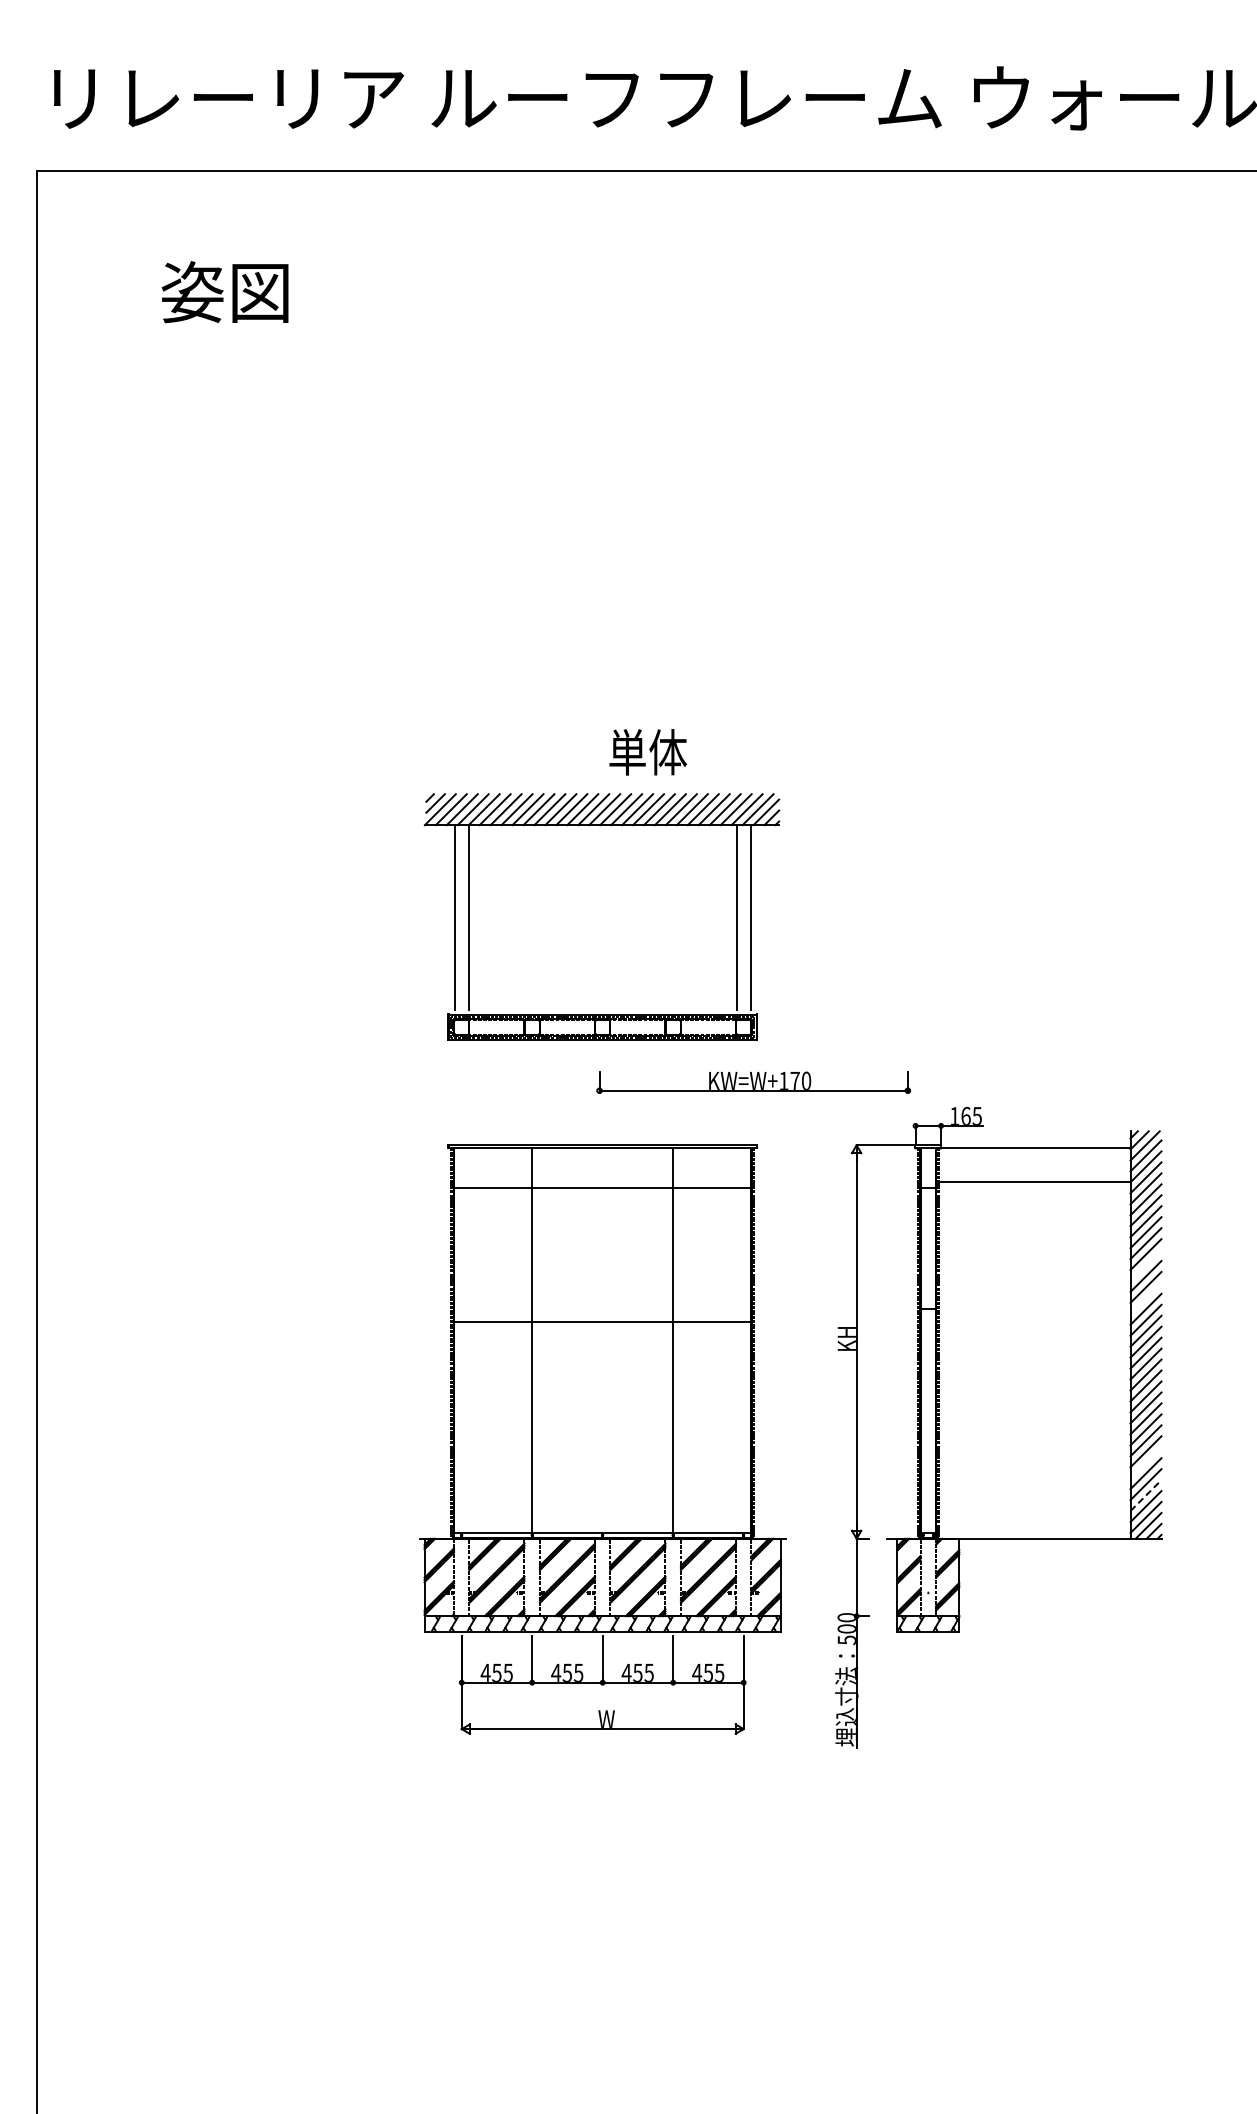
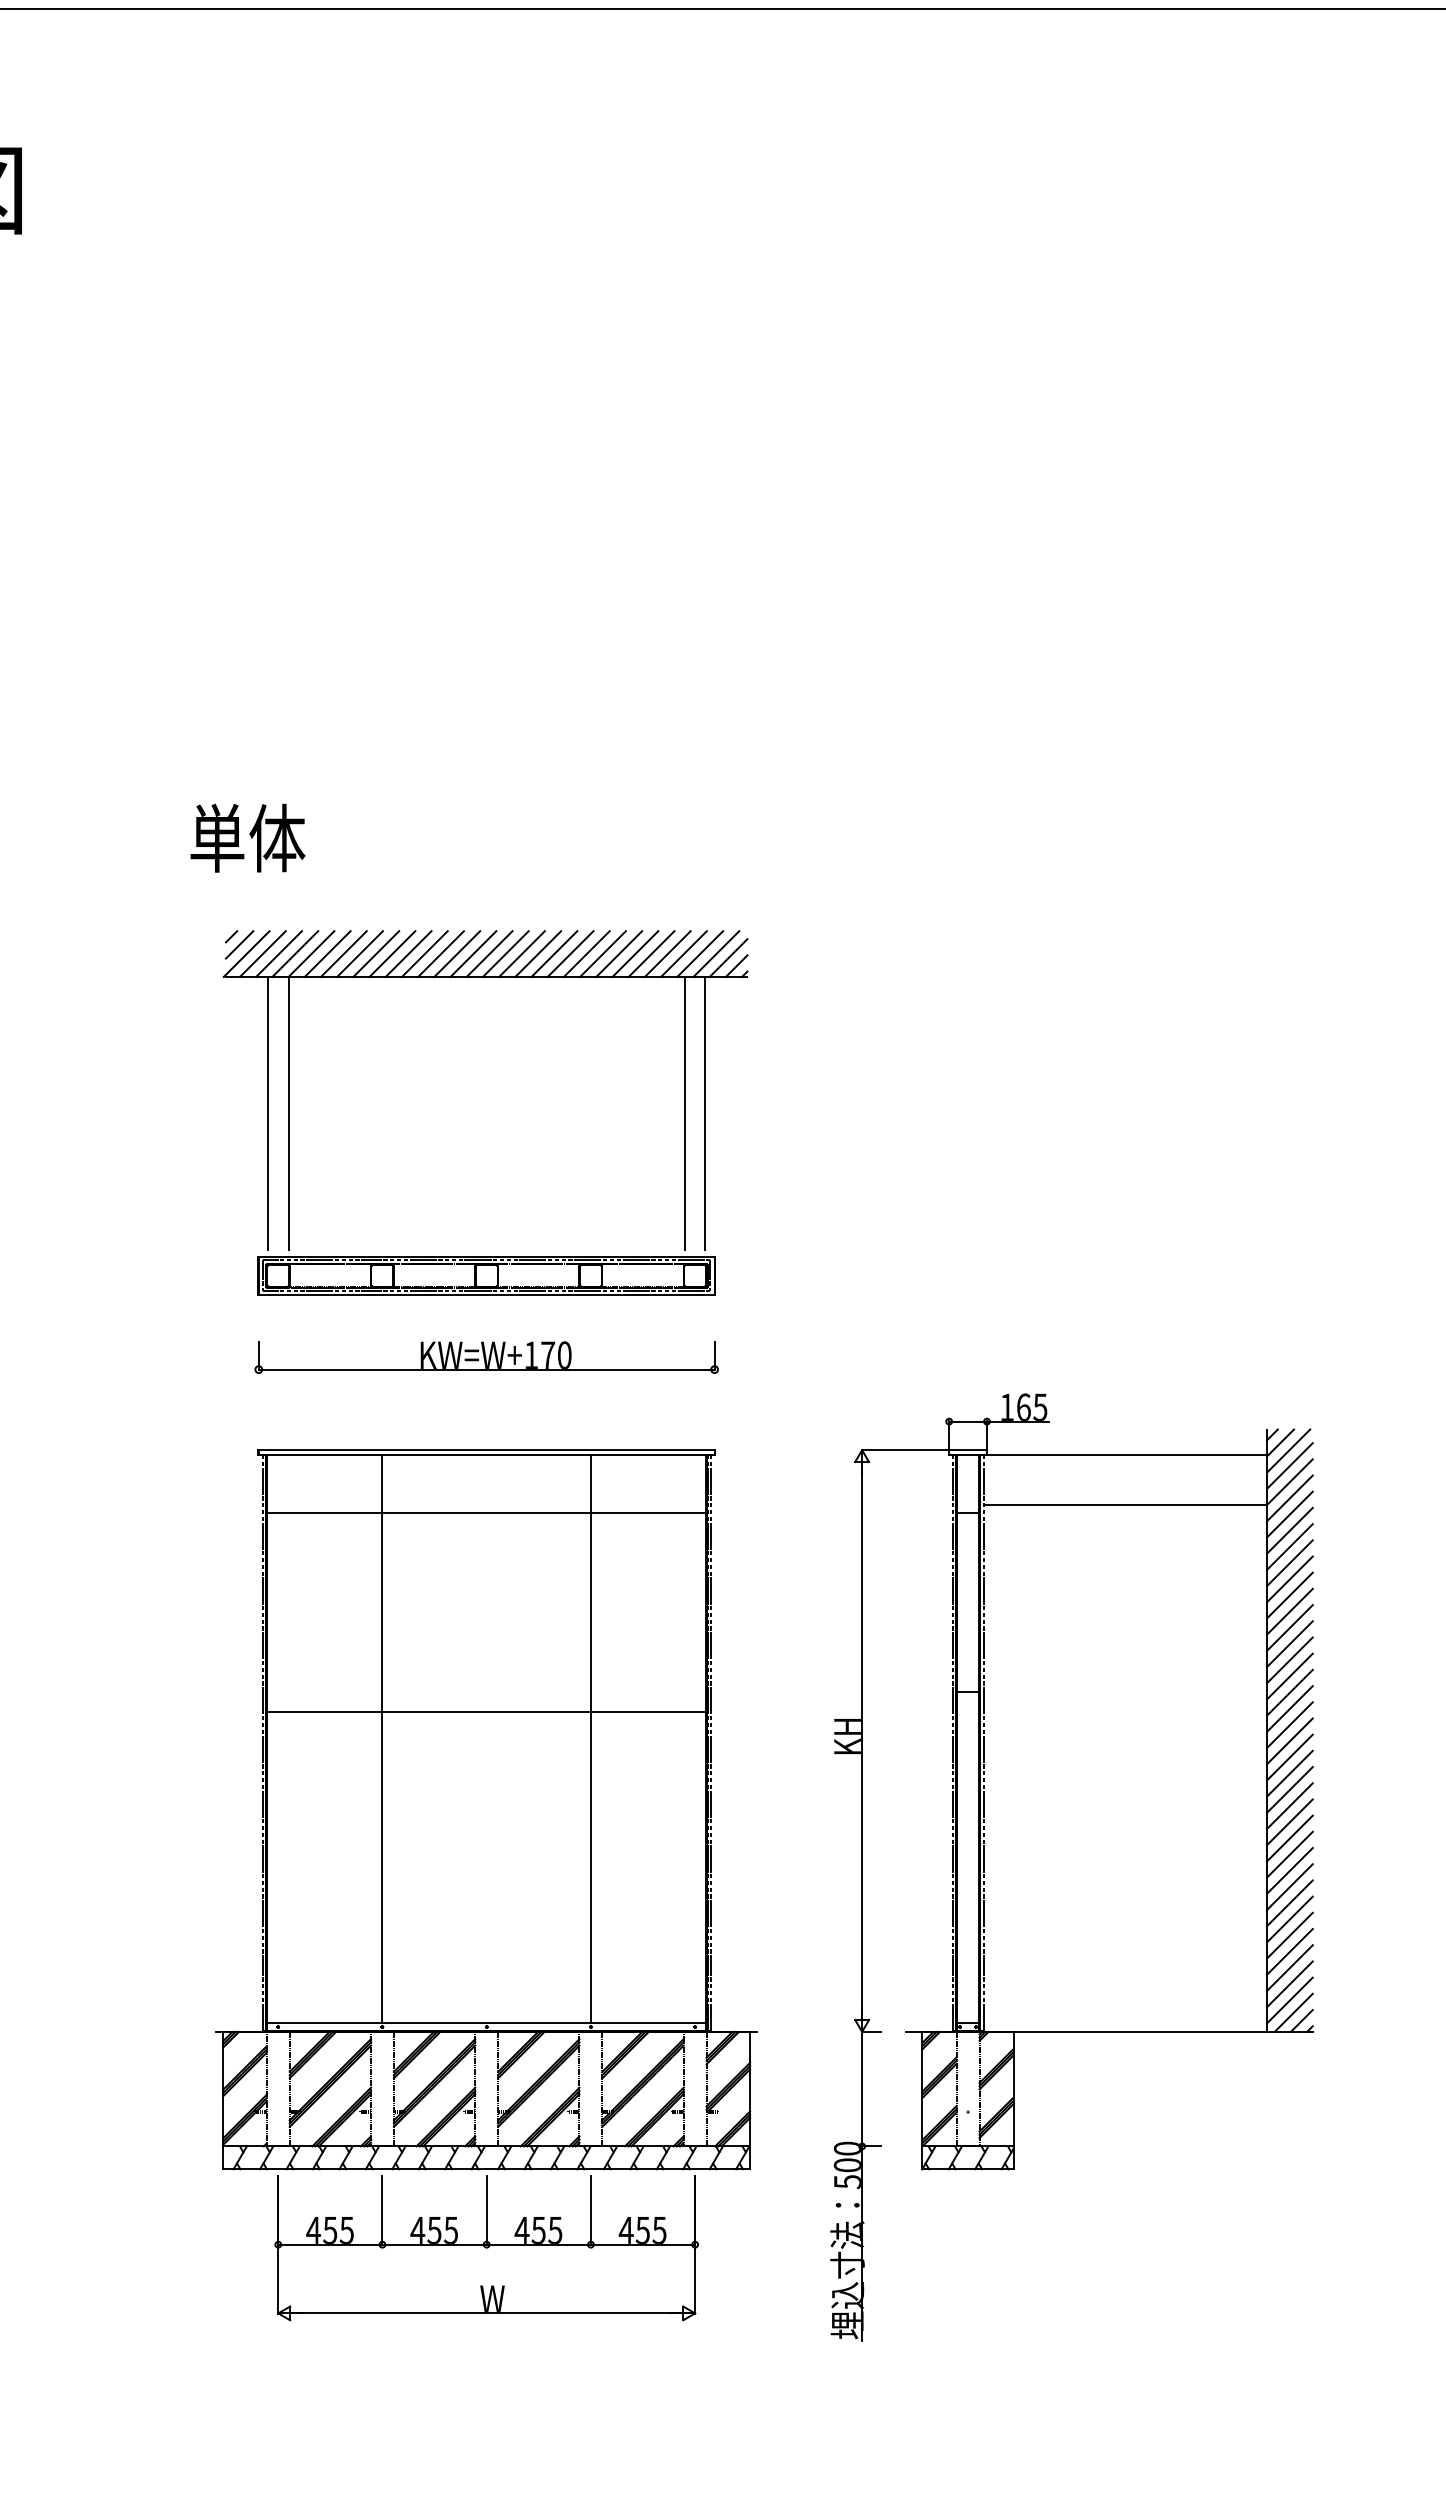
text: (648, 752) -> (248, 838), moved
part: (753, 1082) -> (486, 1357), moved
line: (1145, 1265) -> (1289, 1627), added
line: (1145, 1297) -> (1289, 1675), added
line: (1145, 1462) -> (1289, 1919), added
line: (1146, 1495) -> (1290, 1967), dashed -> solid

